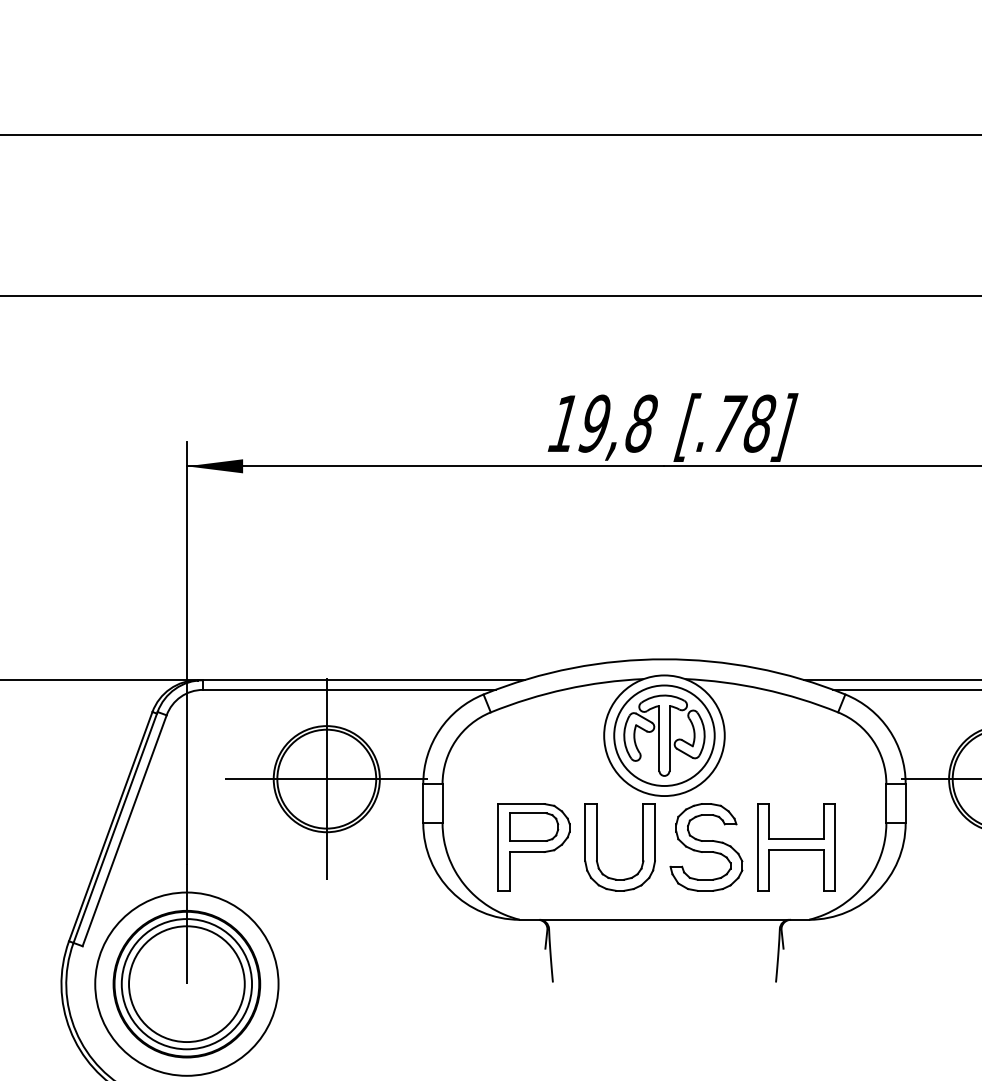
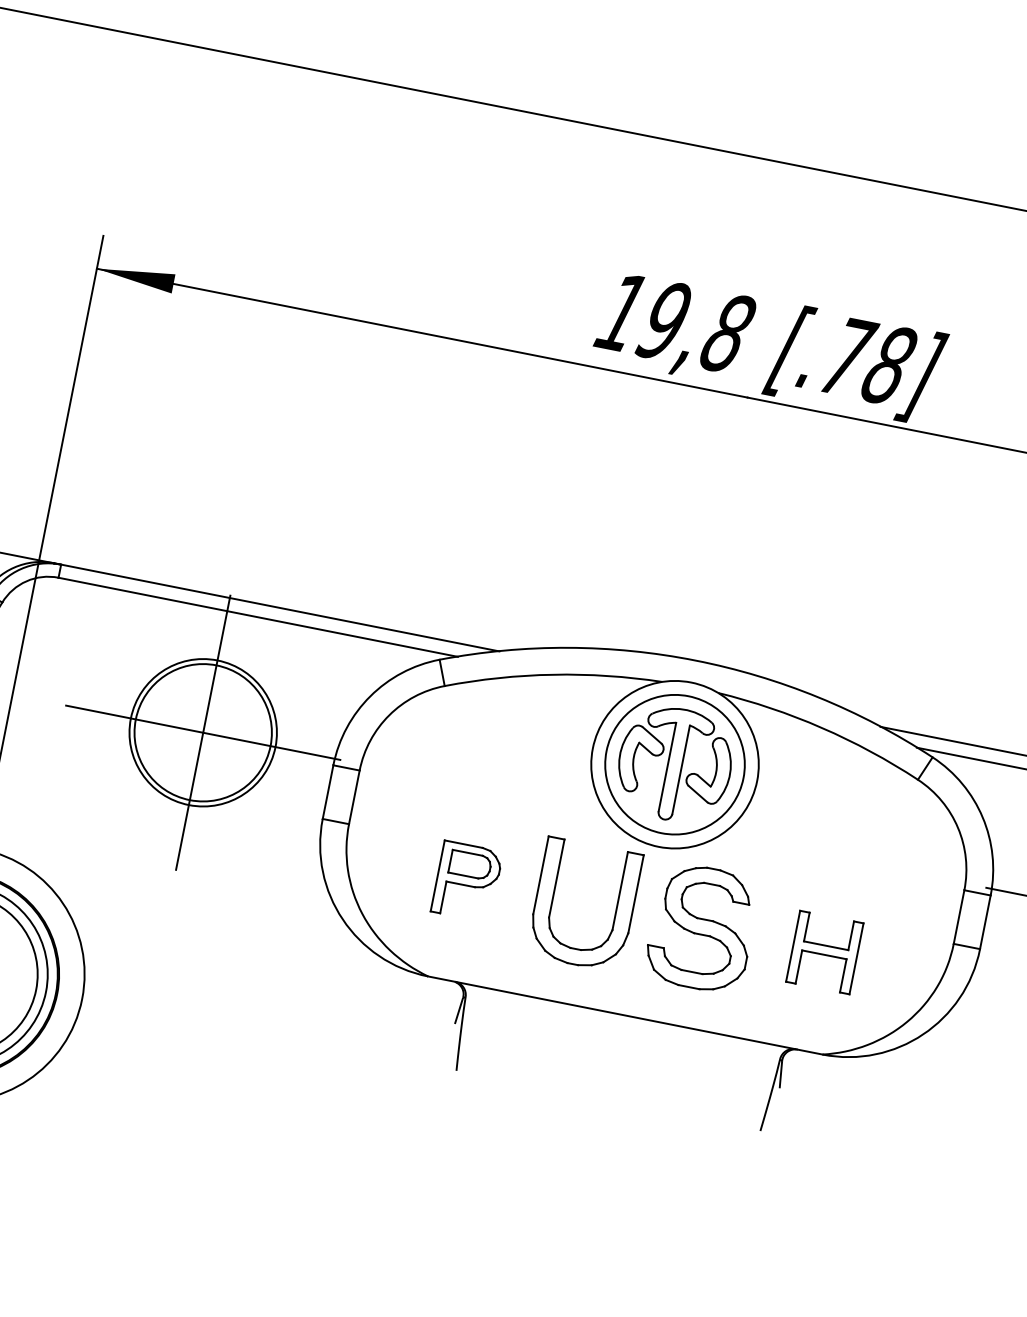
part: (533, 847) -> (466, 881), size x0.6
part: (796, 847) -> (824, 952), size x0.6

